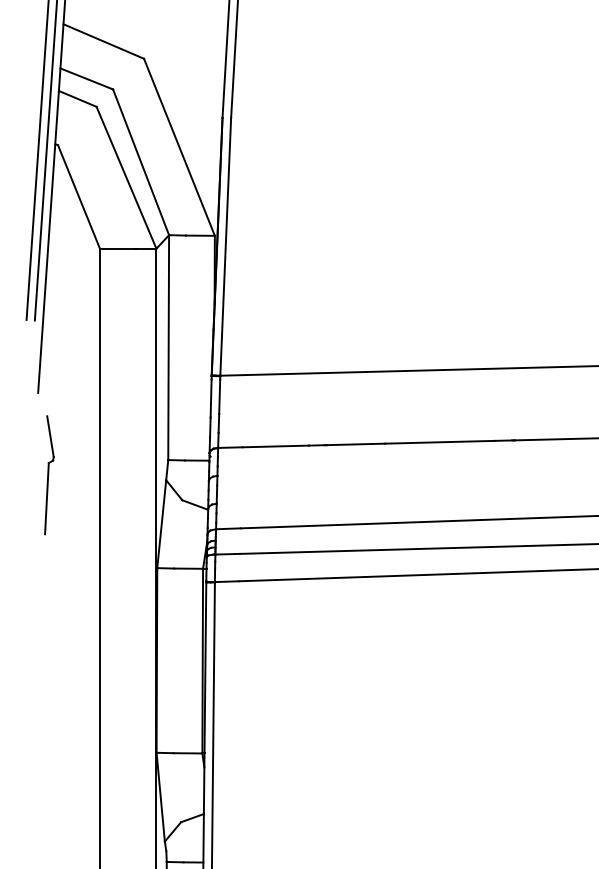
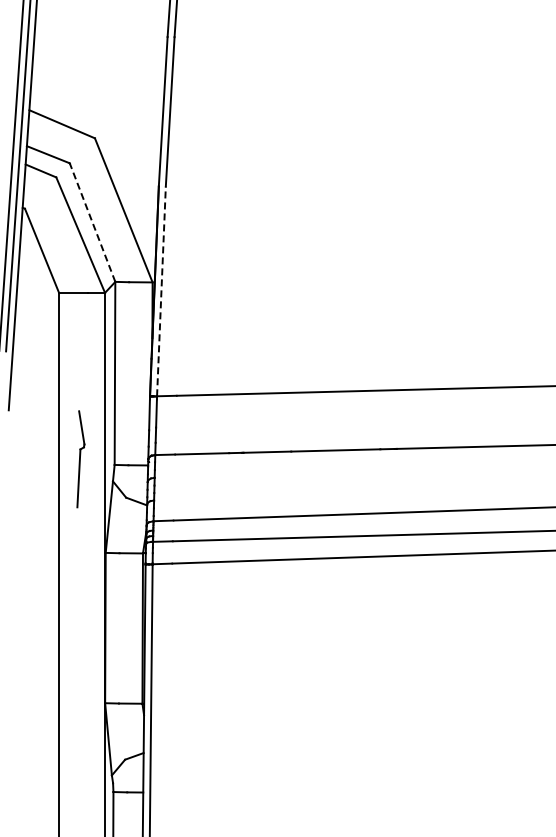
line: (141, 162) -> (92, 222), solid -> dashed
line: (225, 246) -> (161, 291), solid -> dashed
part: (48, 475) -> (80, 459), moved

